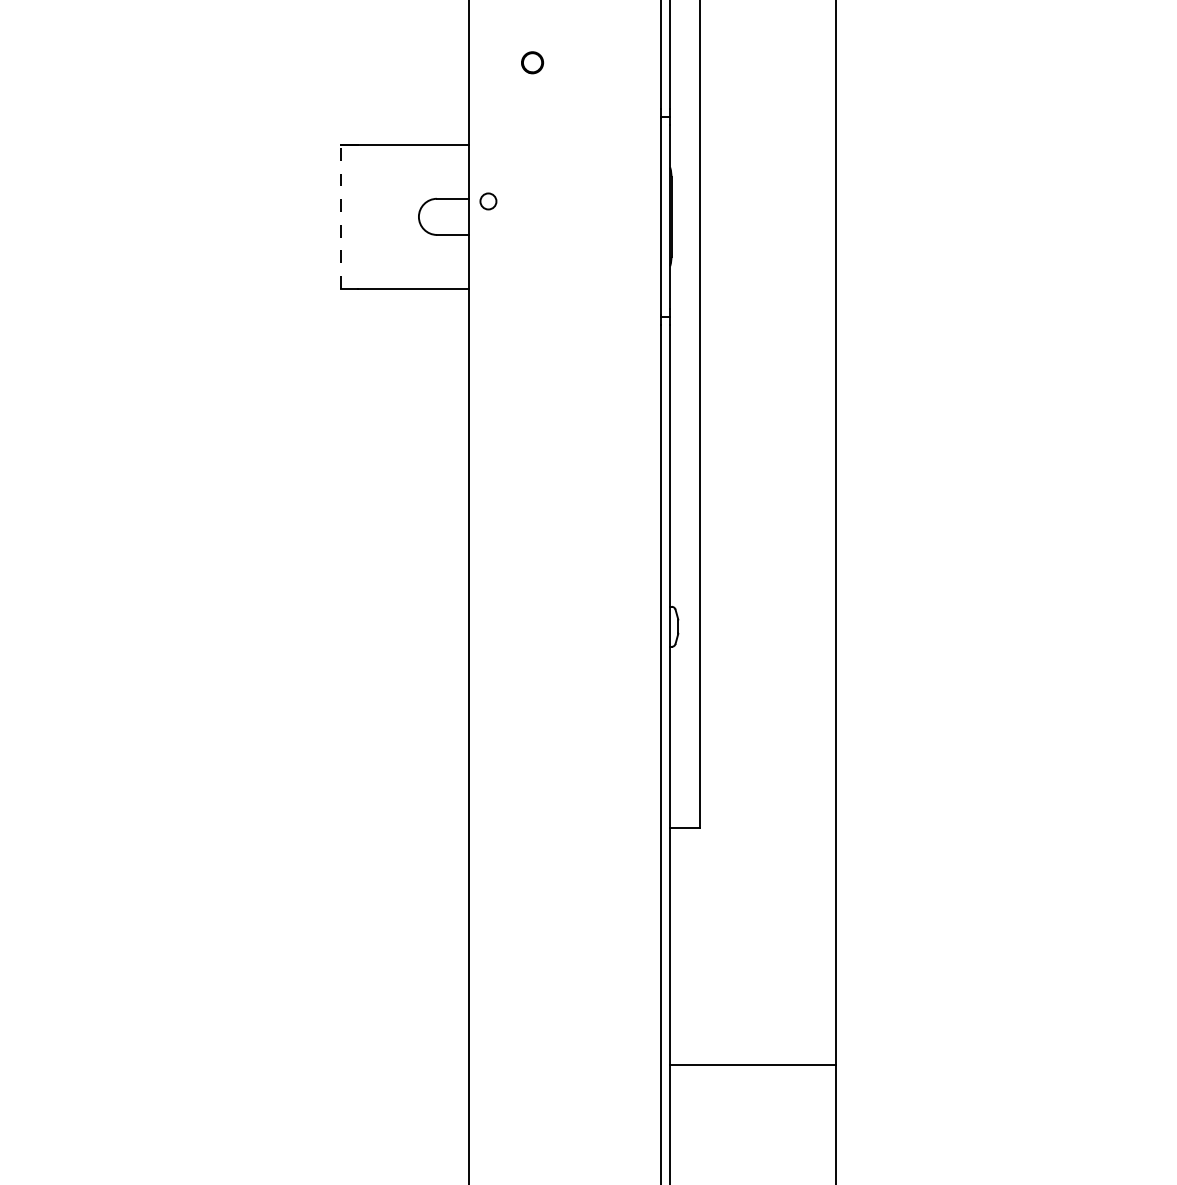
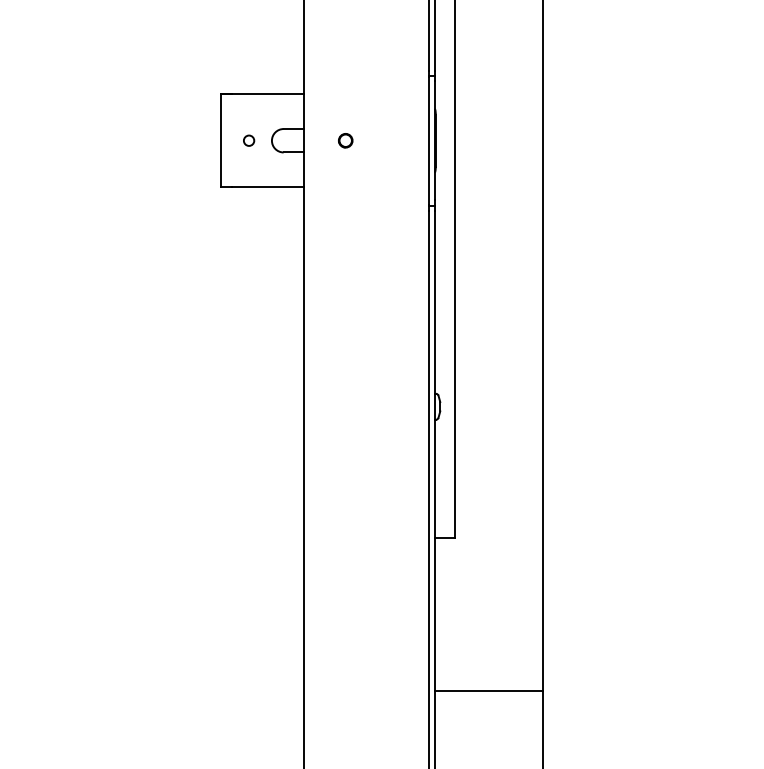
circle: (532, 62) -> (345, 140), moved
circle: (489, 201) -> (249, 140), moved
line: (341, 216) -> (221, 140), dashed -> solid

